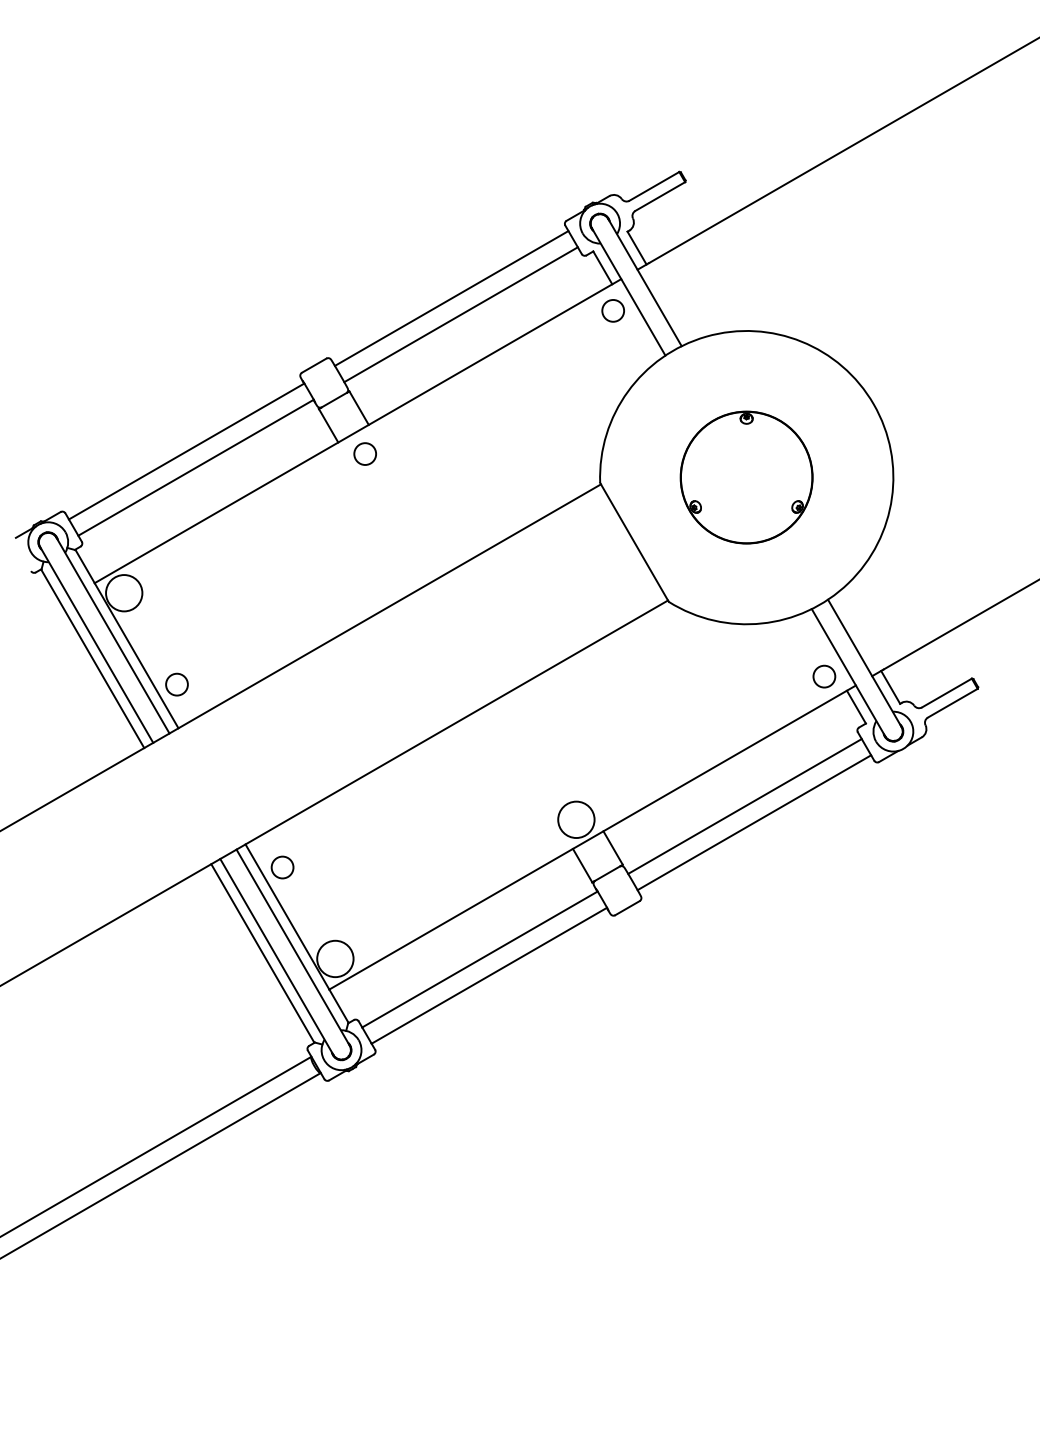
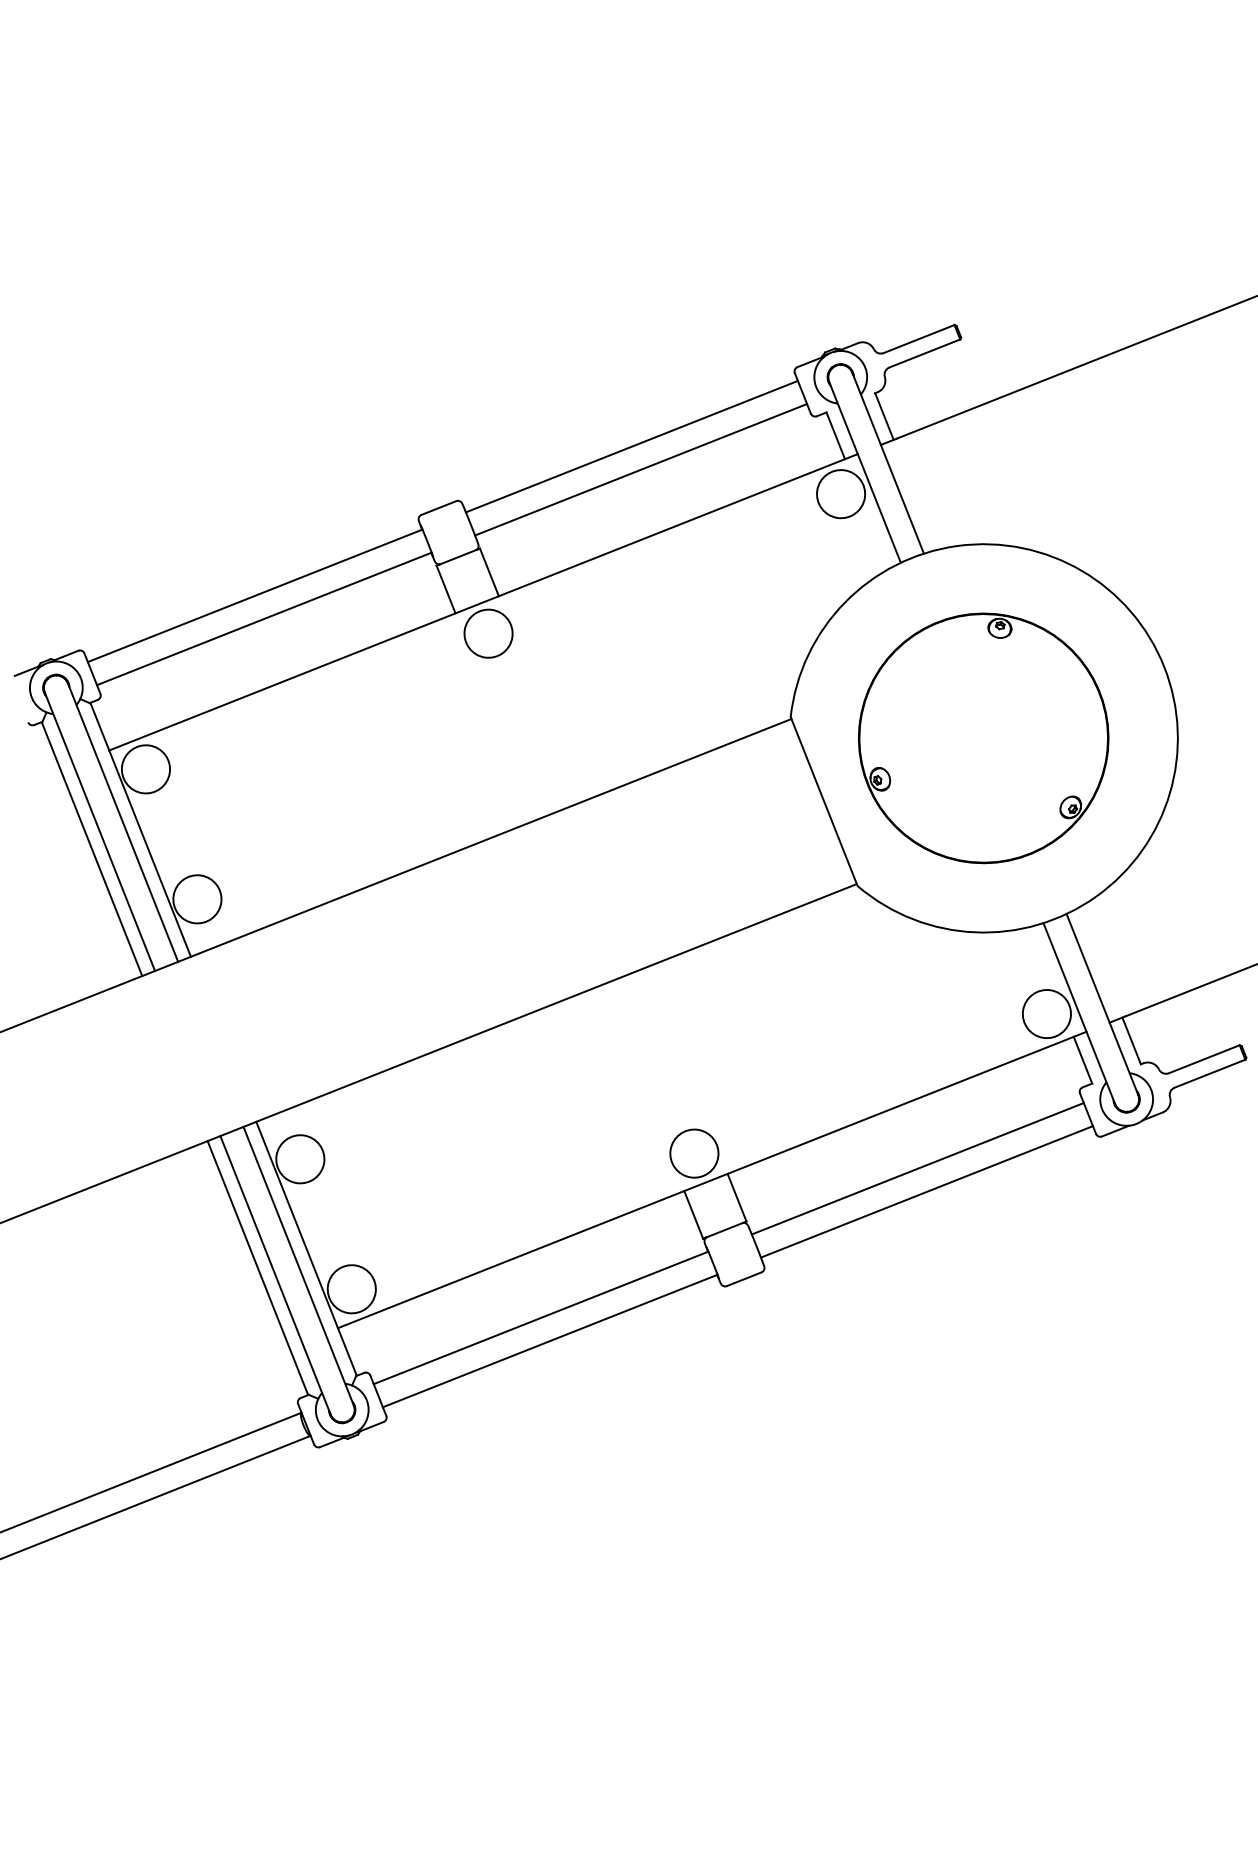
circle: (613, 310) -> (841, 493), size x1.67
circle: (365, 453) -> (489, 633), size x1.67
part: (746, 477) -> (983, 738), size x1.43
circle: (824, 676) -> (1047, 1013), size x1.67
circle: (176, 684) -> (196, 899), size x1.67
circle: (282, 867) -> (300, 1159), size x1.67

